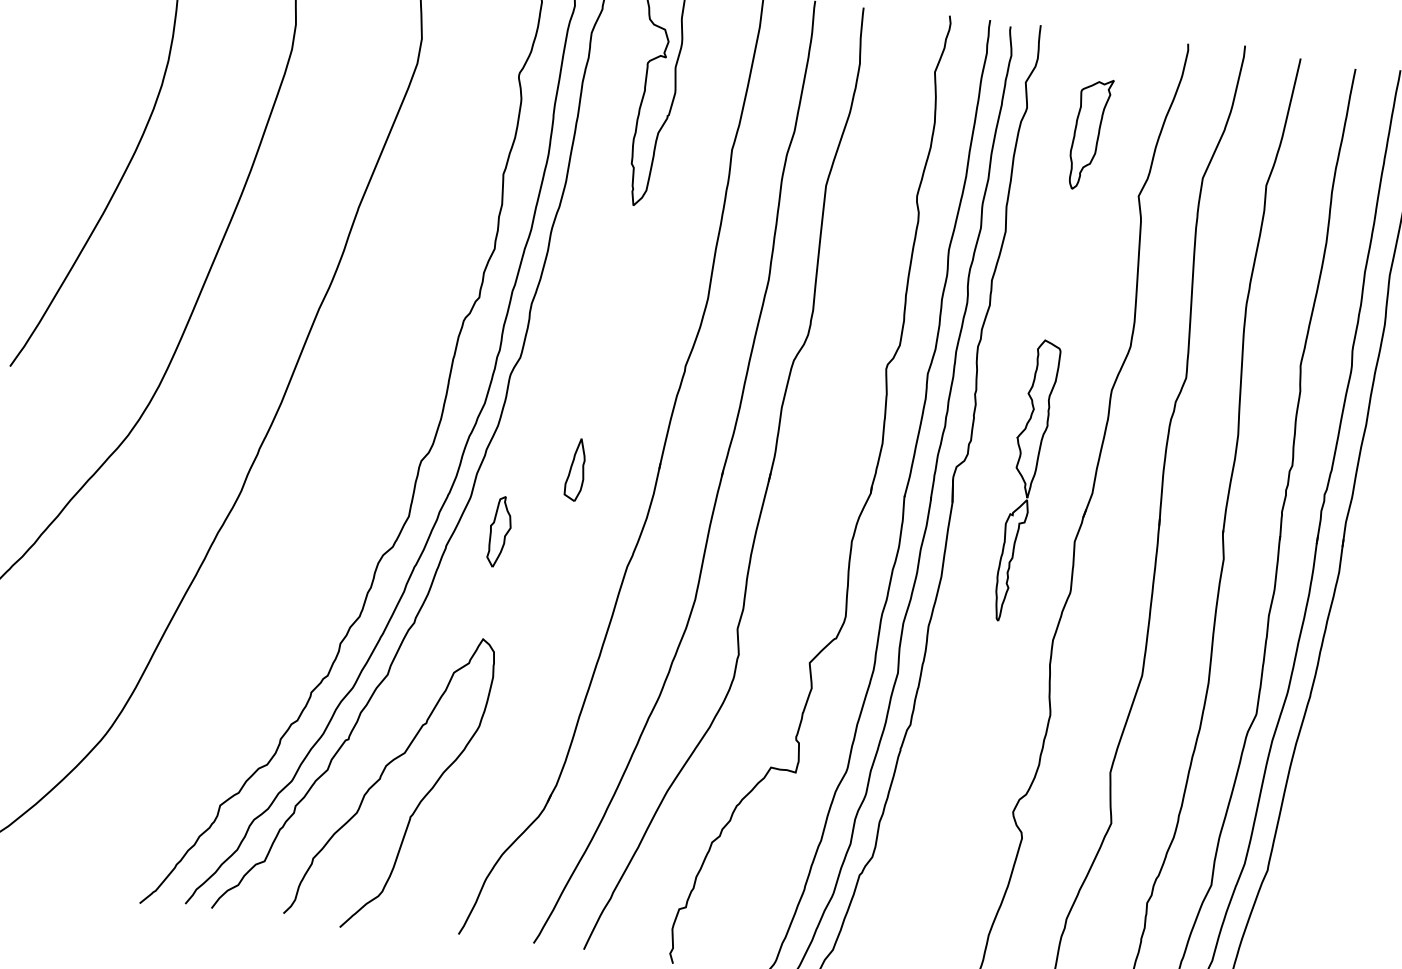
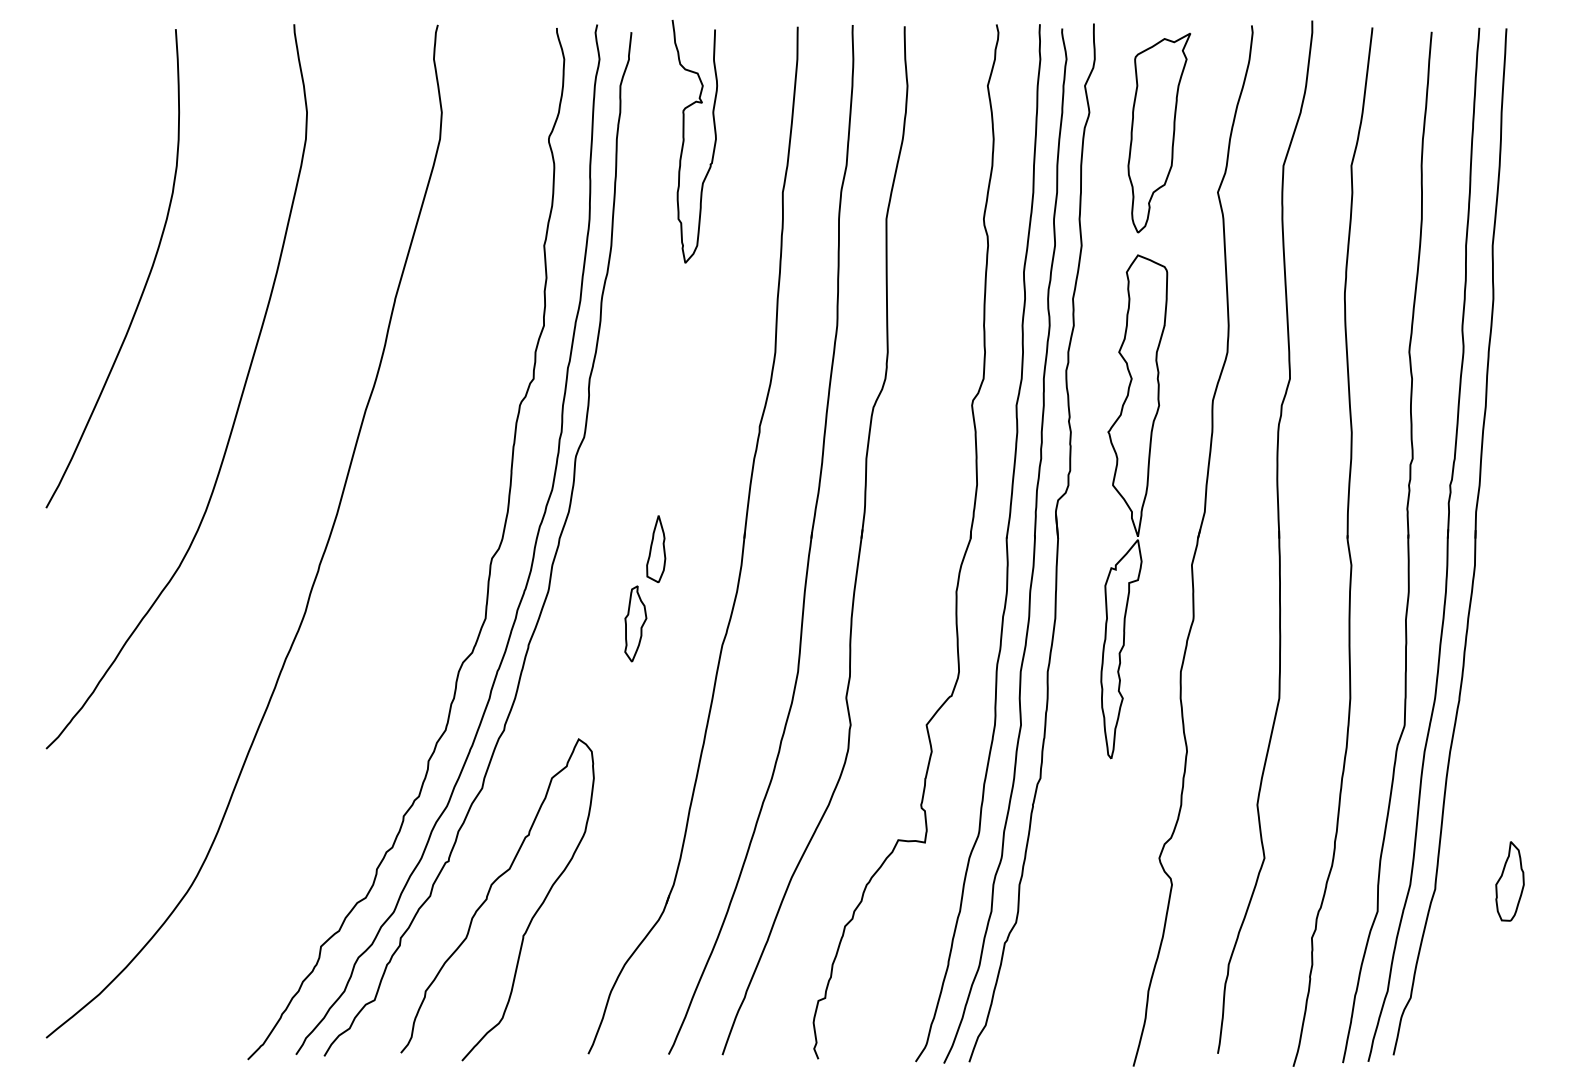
part: (1090, 133) -> (1159, 132), size x1.67
part: (1027, 480) -> (1134, 506), size x1.67
part: (499, 531) -> (635, 623), moved
part: (1337, 871) -> (1509, 881), added

